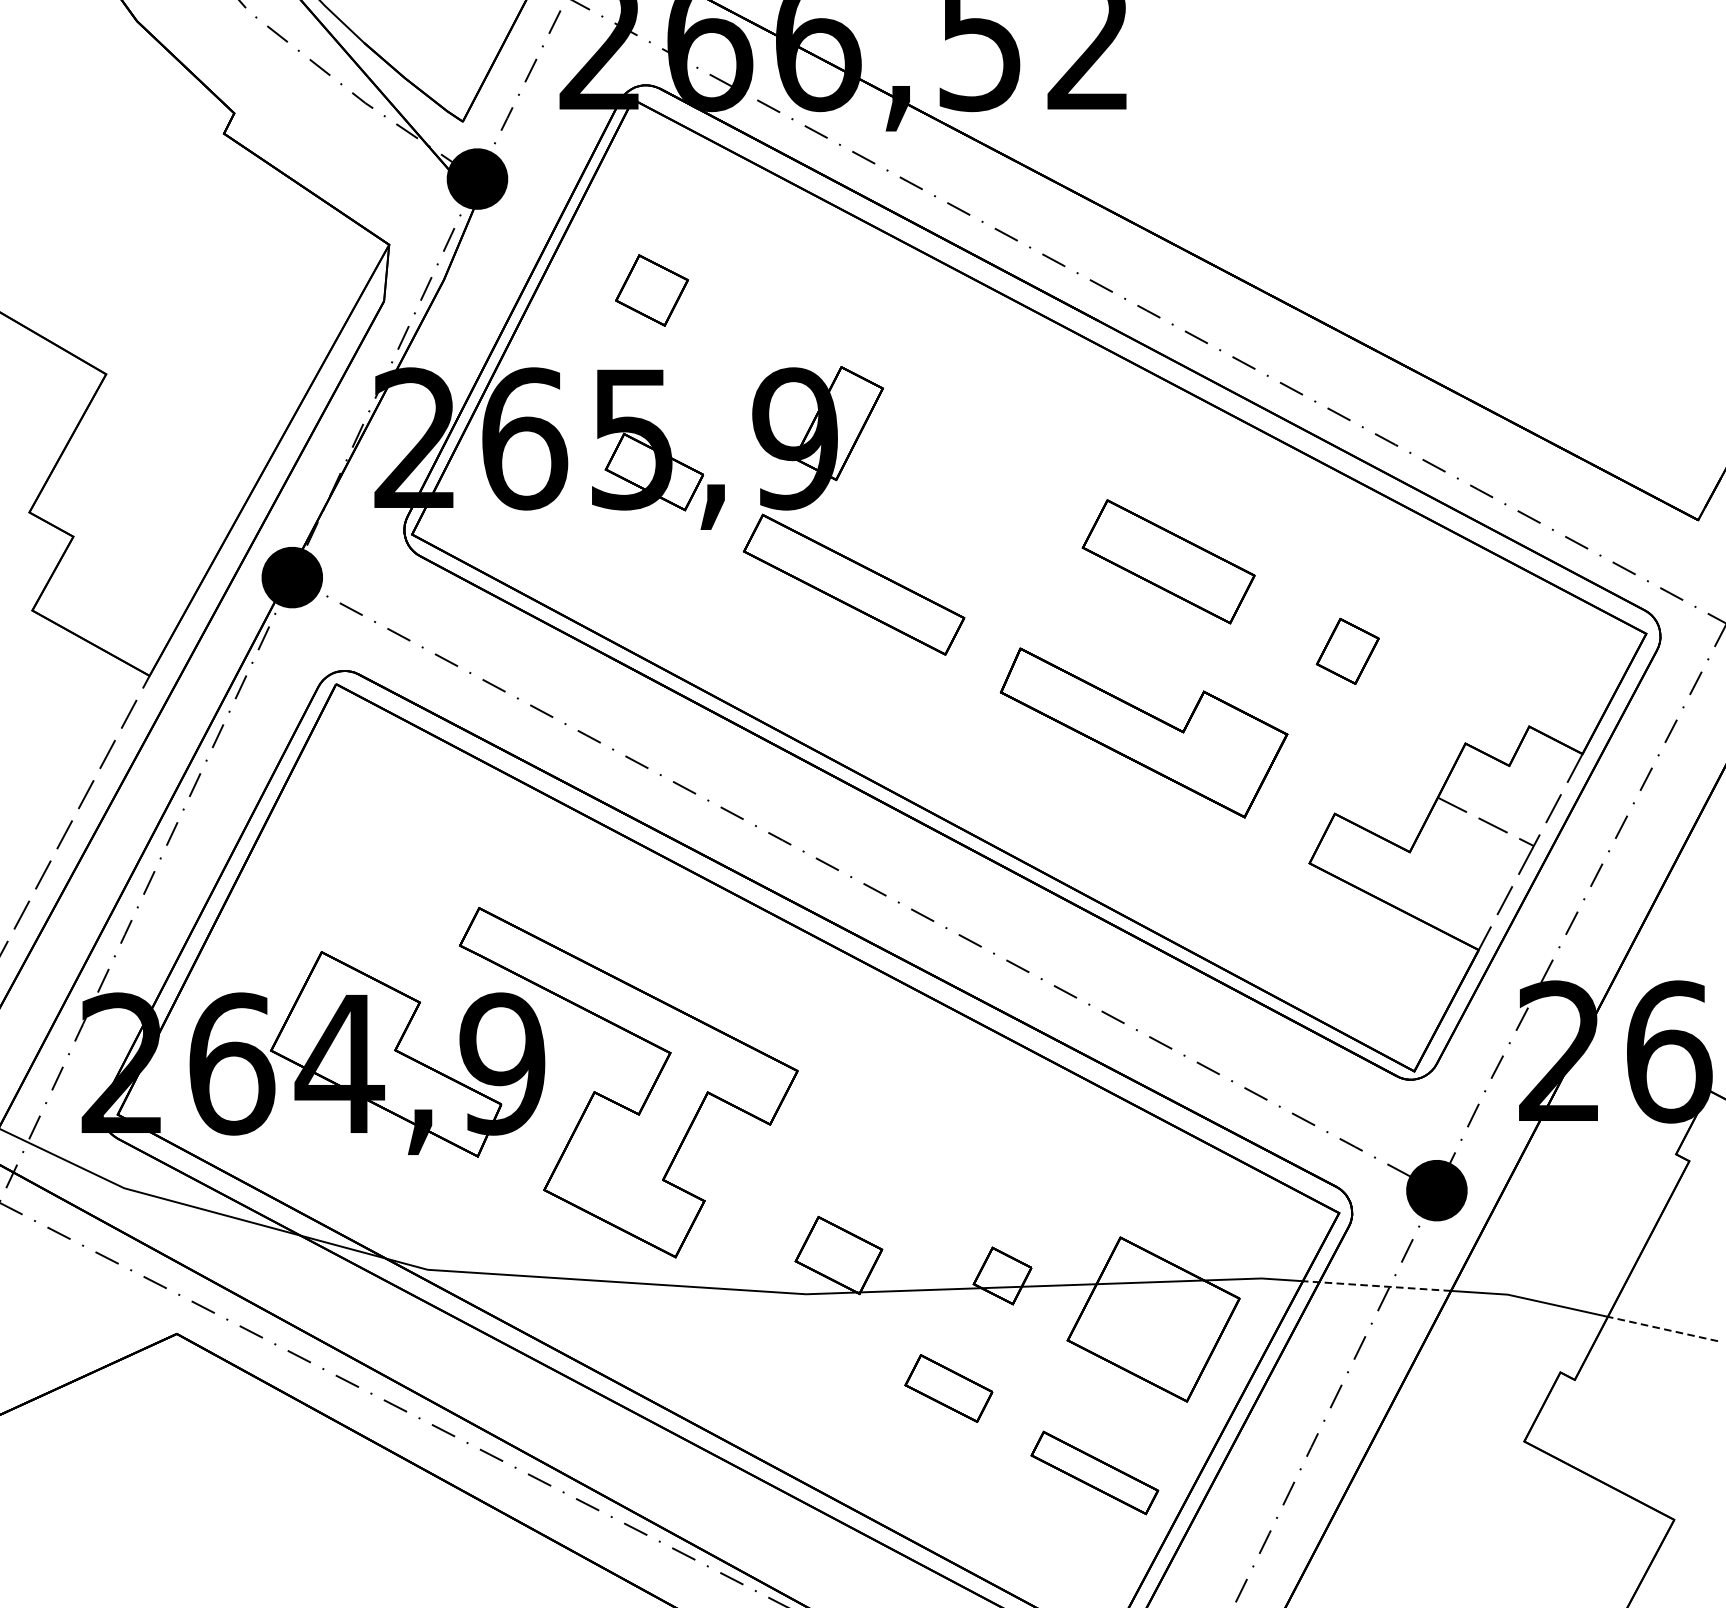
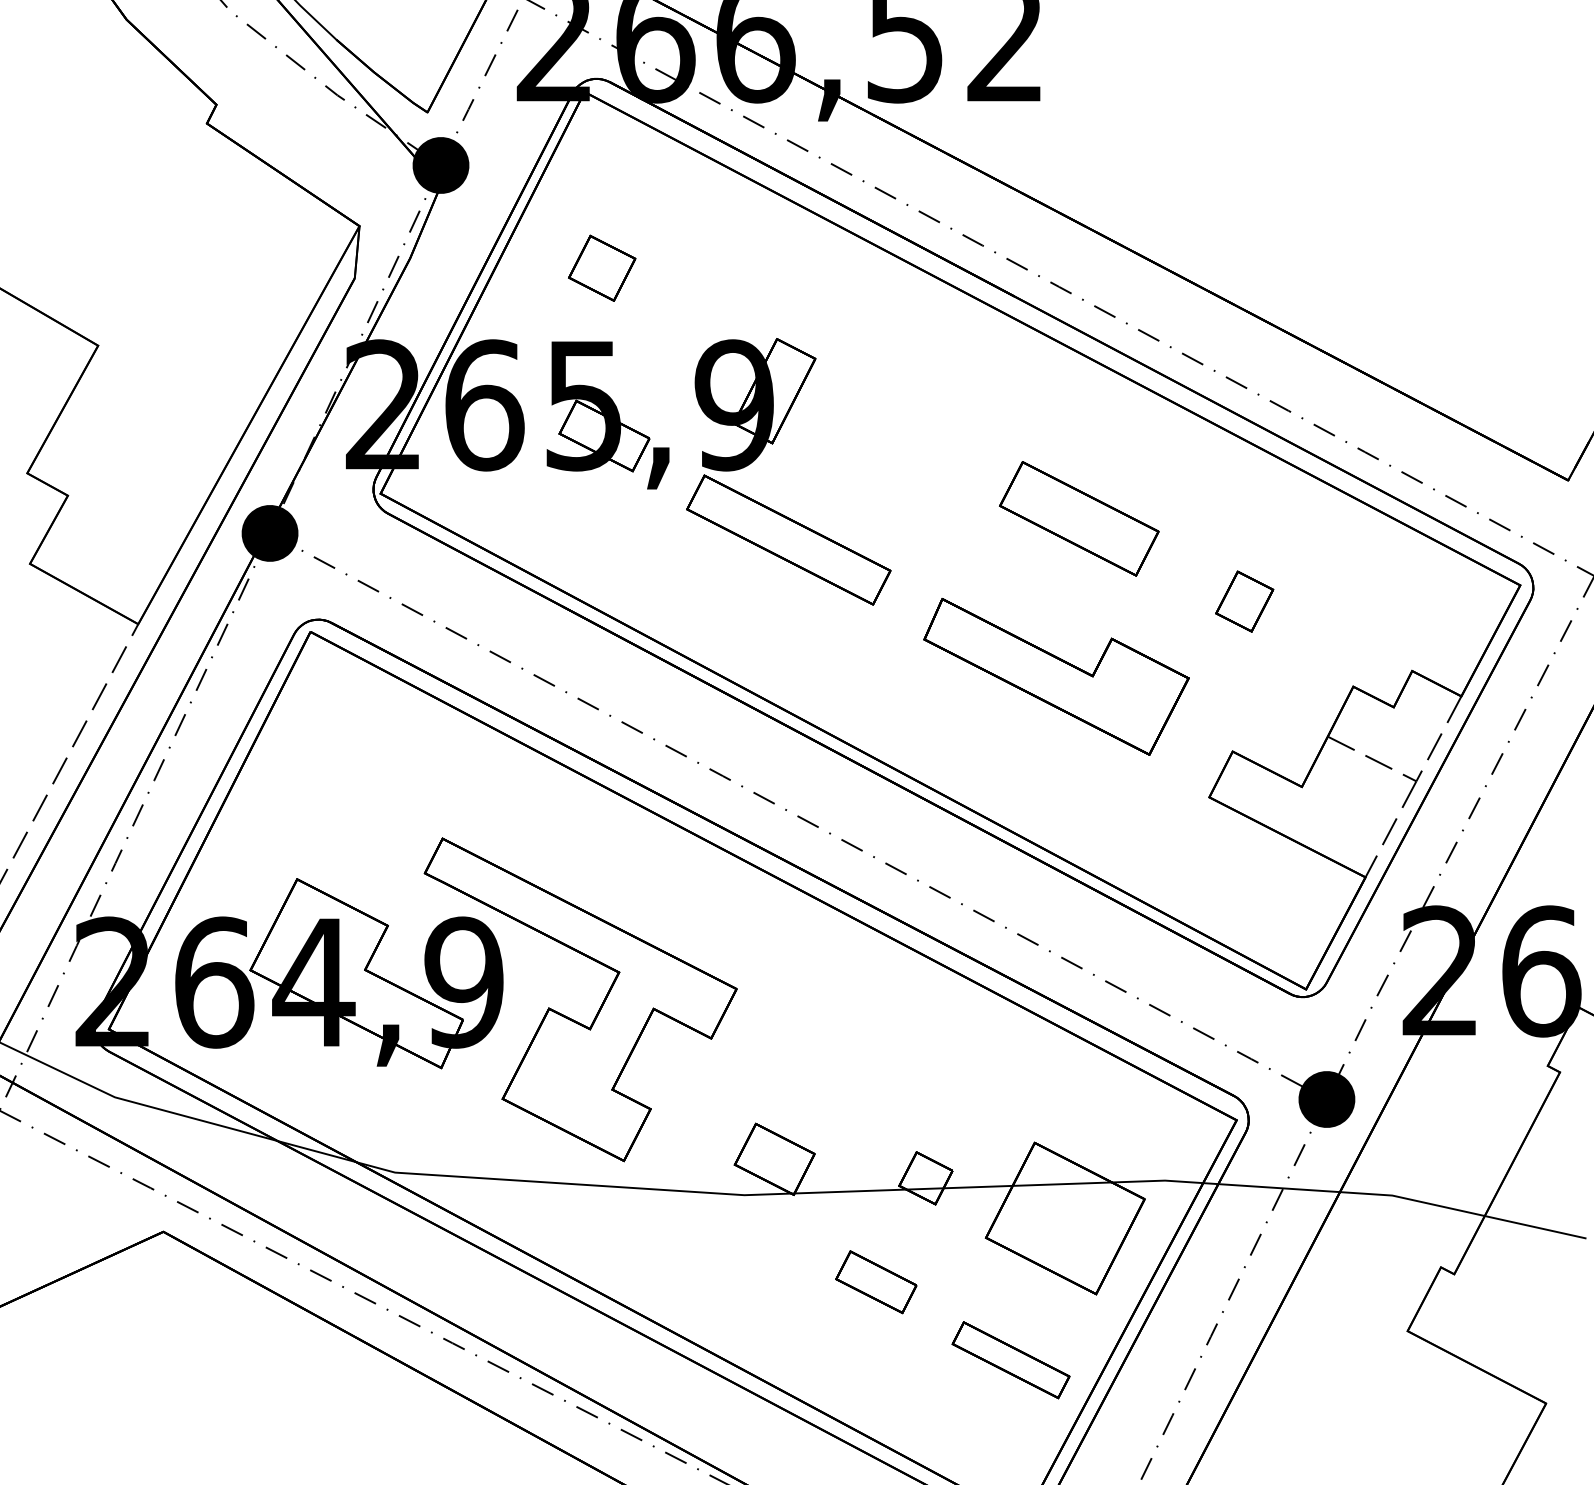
line: (1376, 1285) -> (1271, 1187), dashed -> solid
line: (1662, 1329) -> (1535, 1227), dashed -> solid

